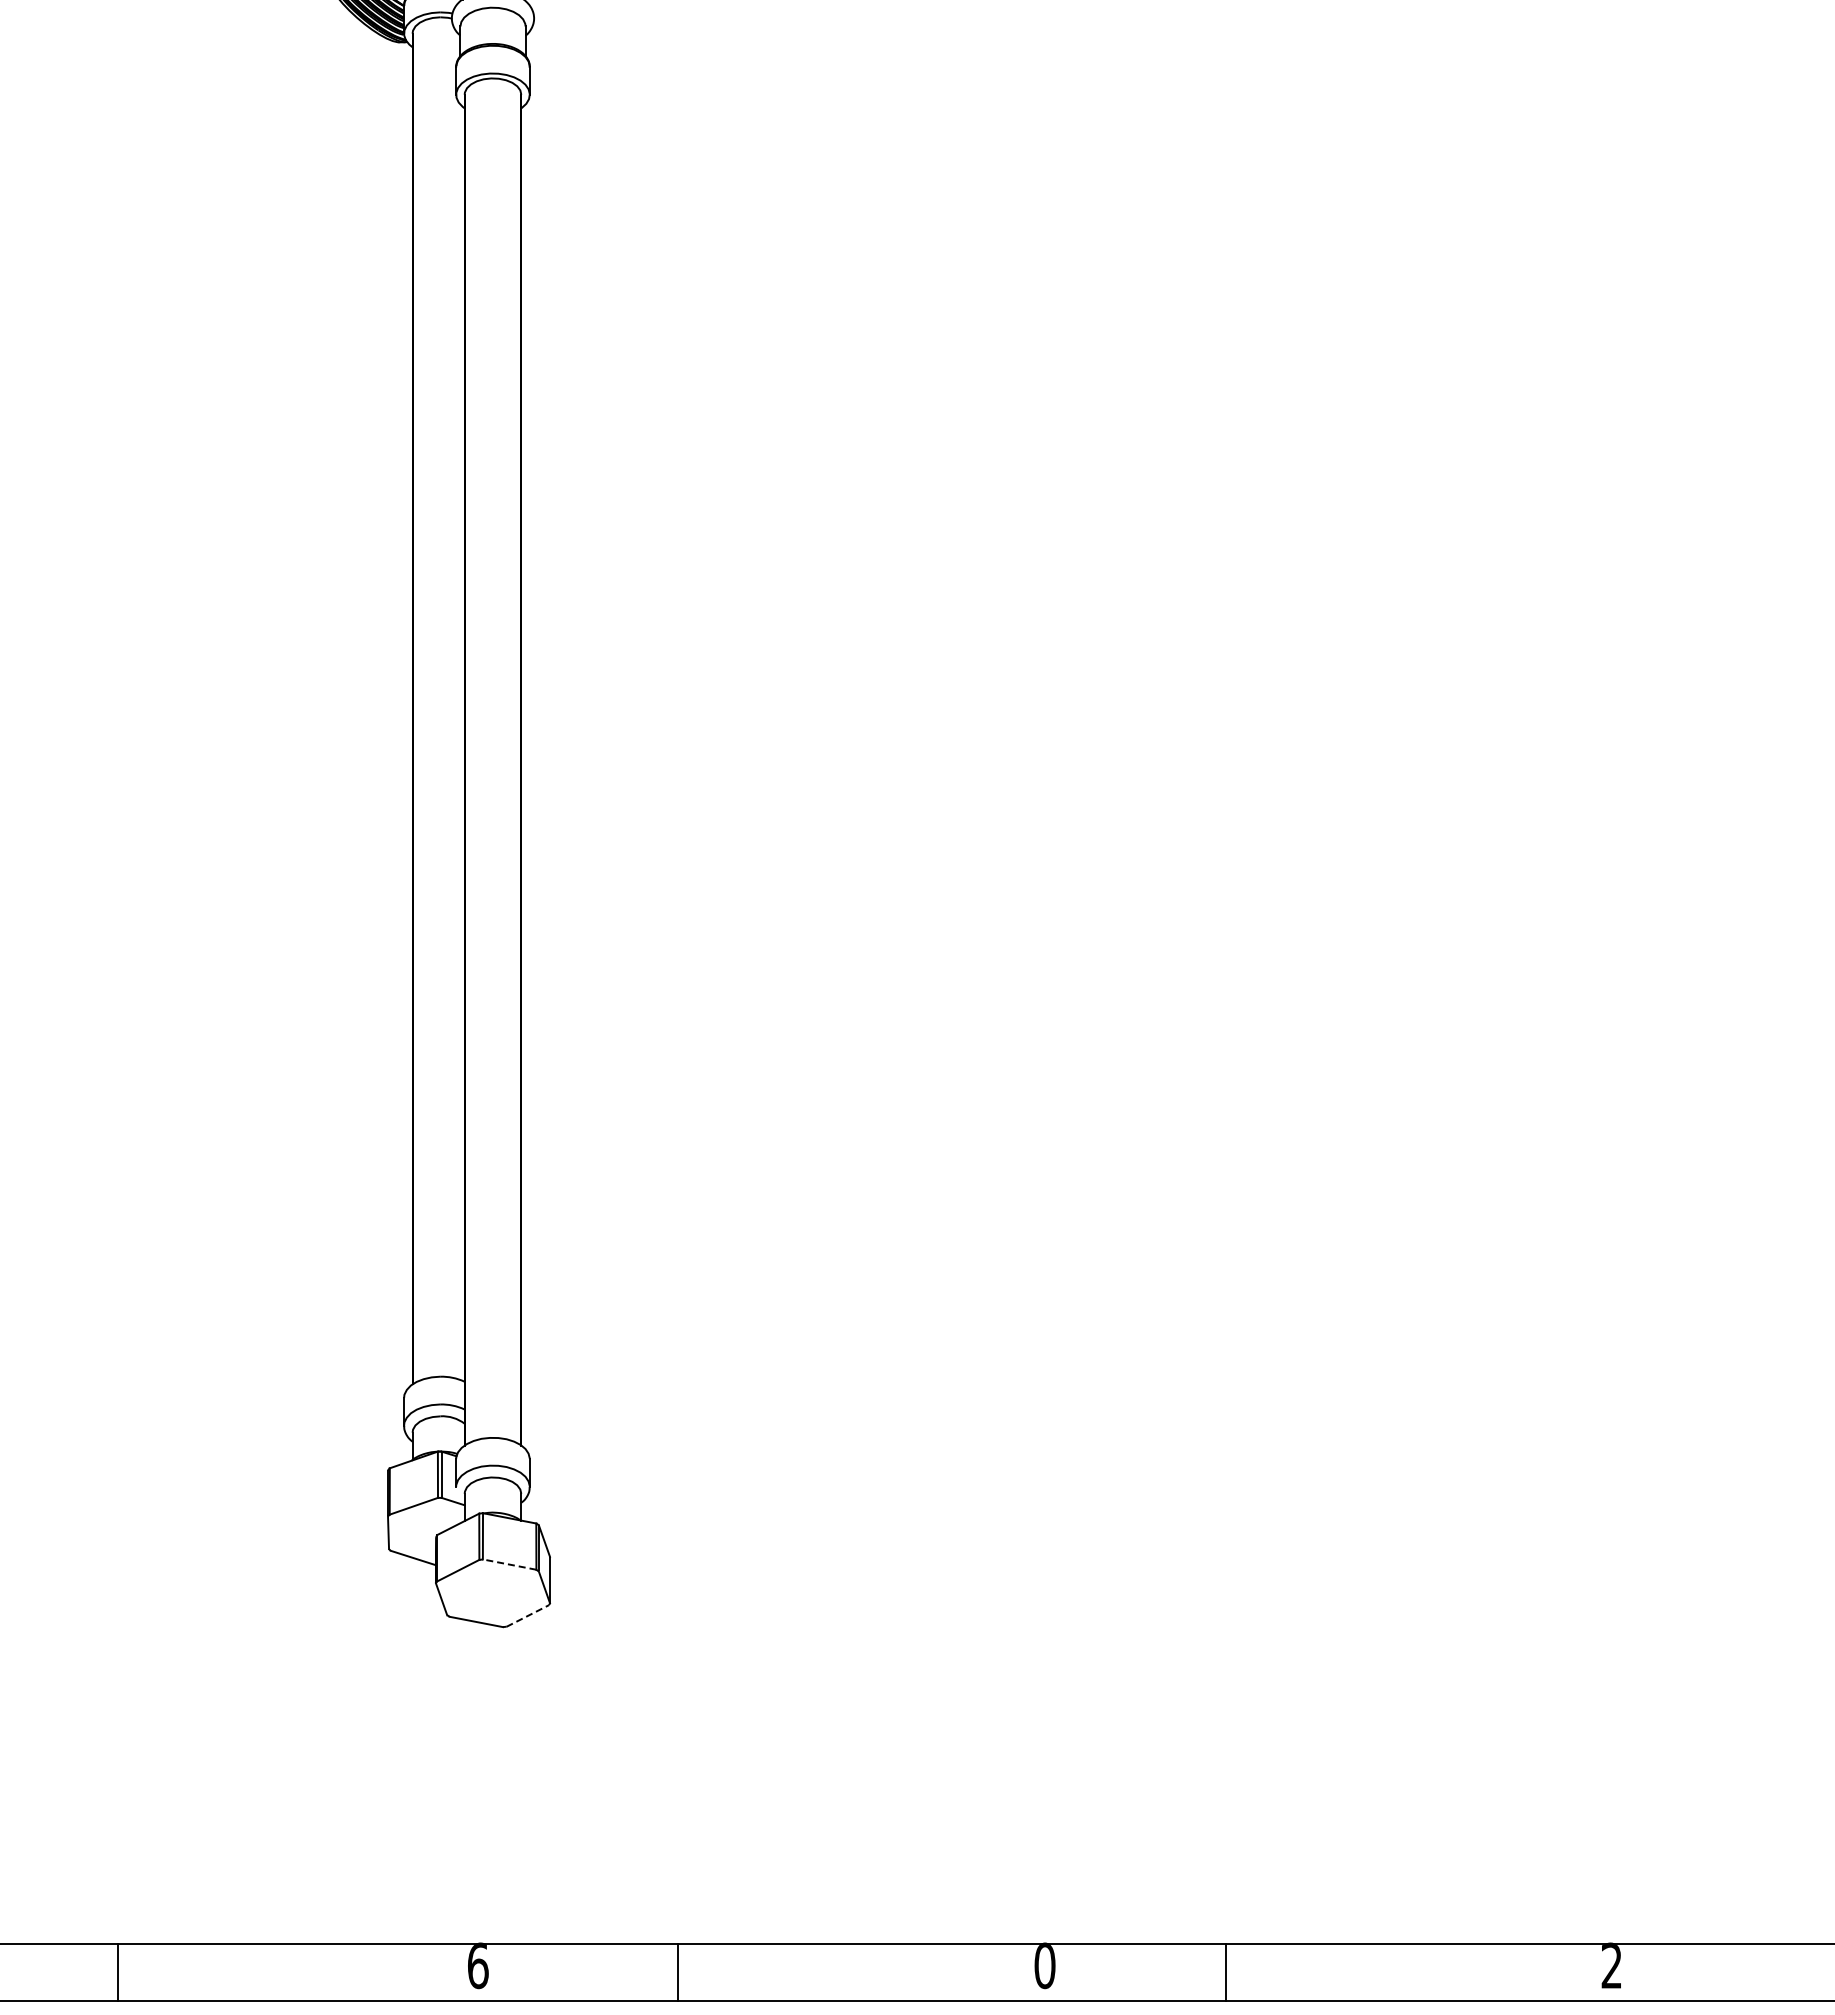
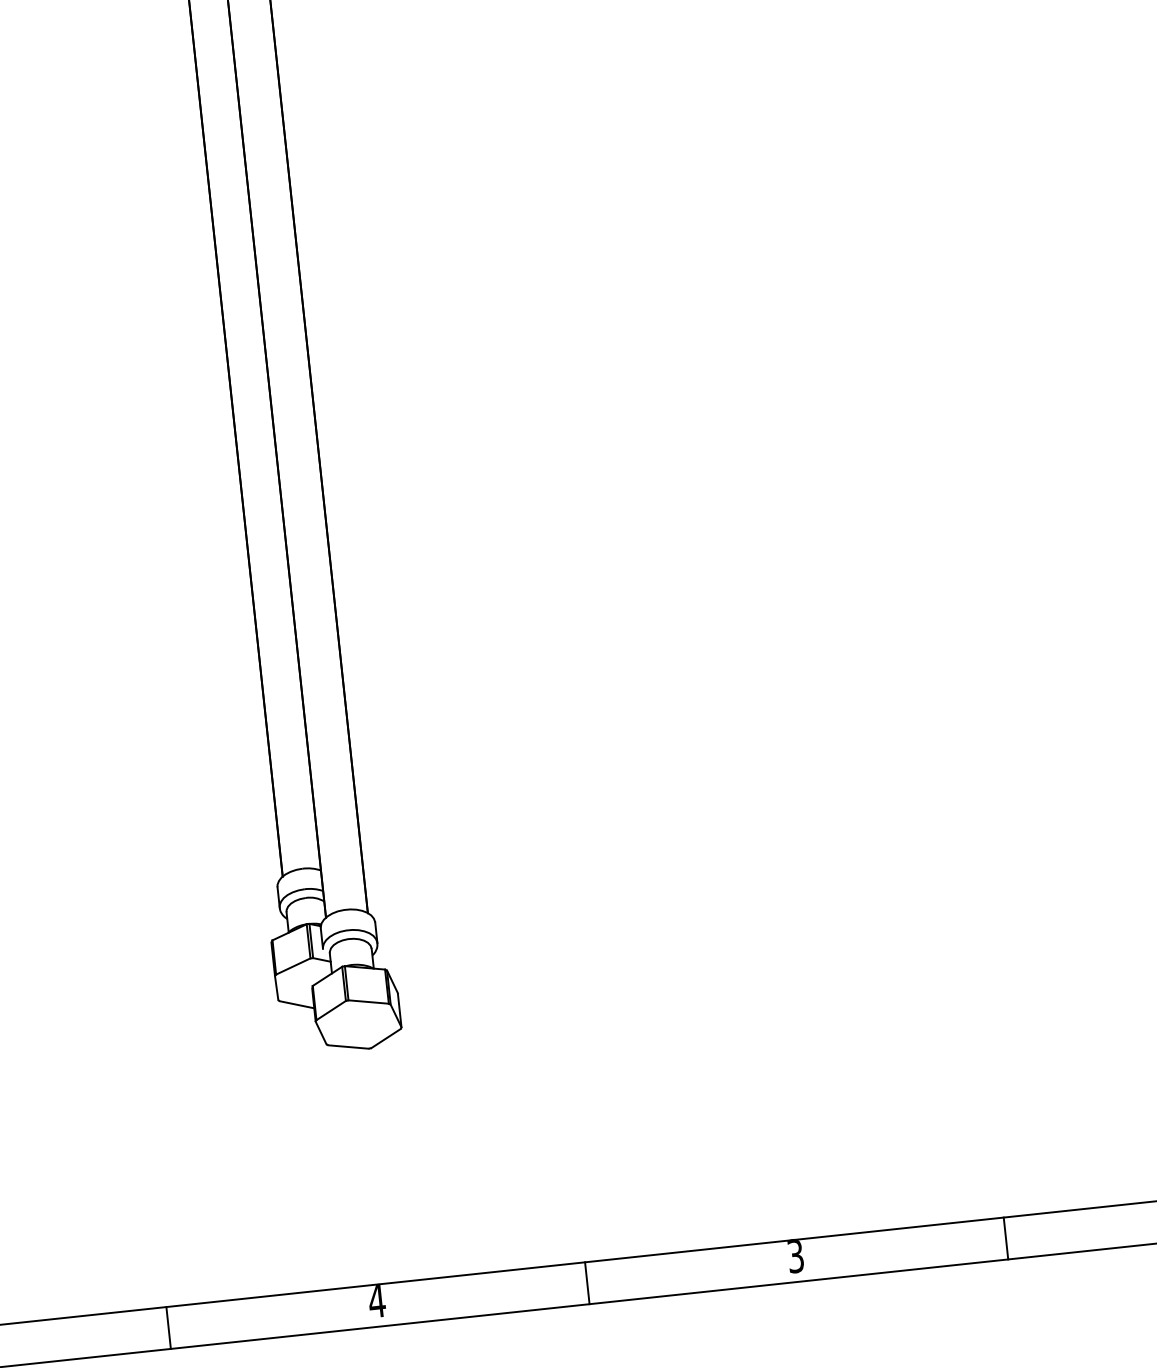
line: (509, 1564) -> (368, 1001), dashed -> solid
line: (527, 1616) -> (385, 1038), dashed -> solid
text: (478, 1965) -> (377, 1300), 6 -> 4
text: (1044, 1965) -> (795, 1255), 0 -> 3
line: (118, 1972) -> (168, 1328), moved
line: (678, 1972) -> (587, 1283), moved
line: (1225, 1972) -> (1005, 1238), moved

